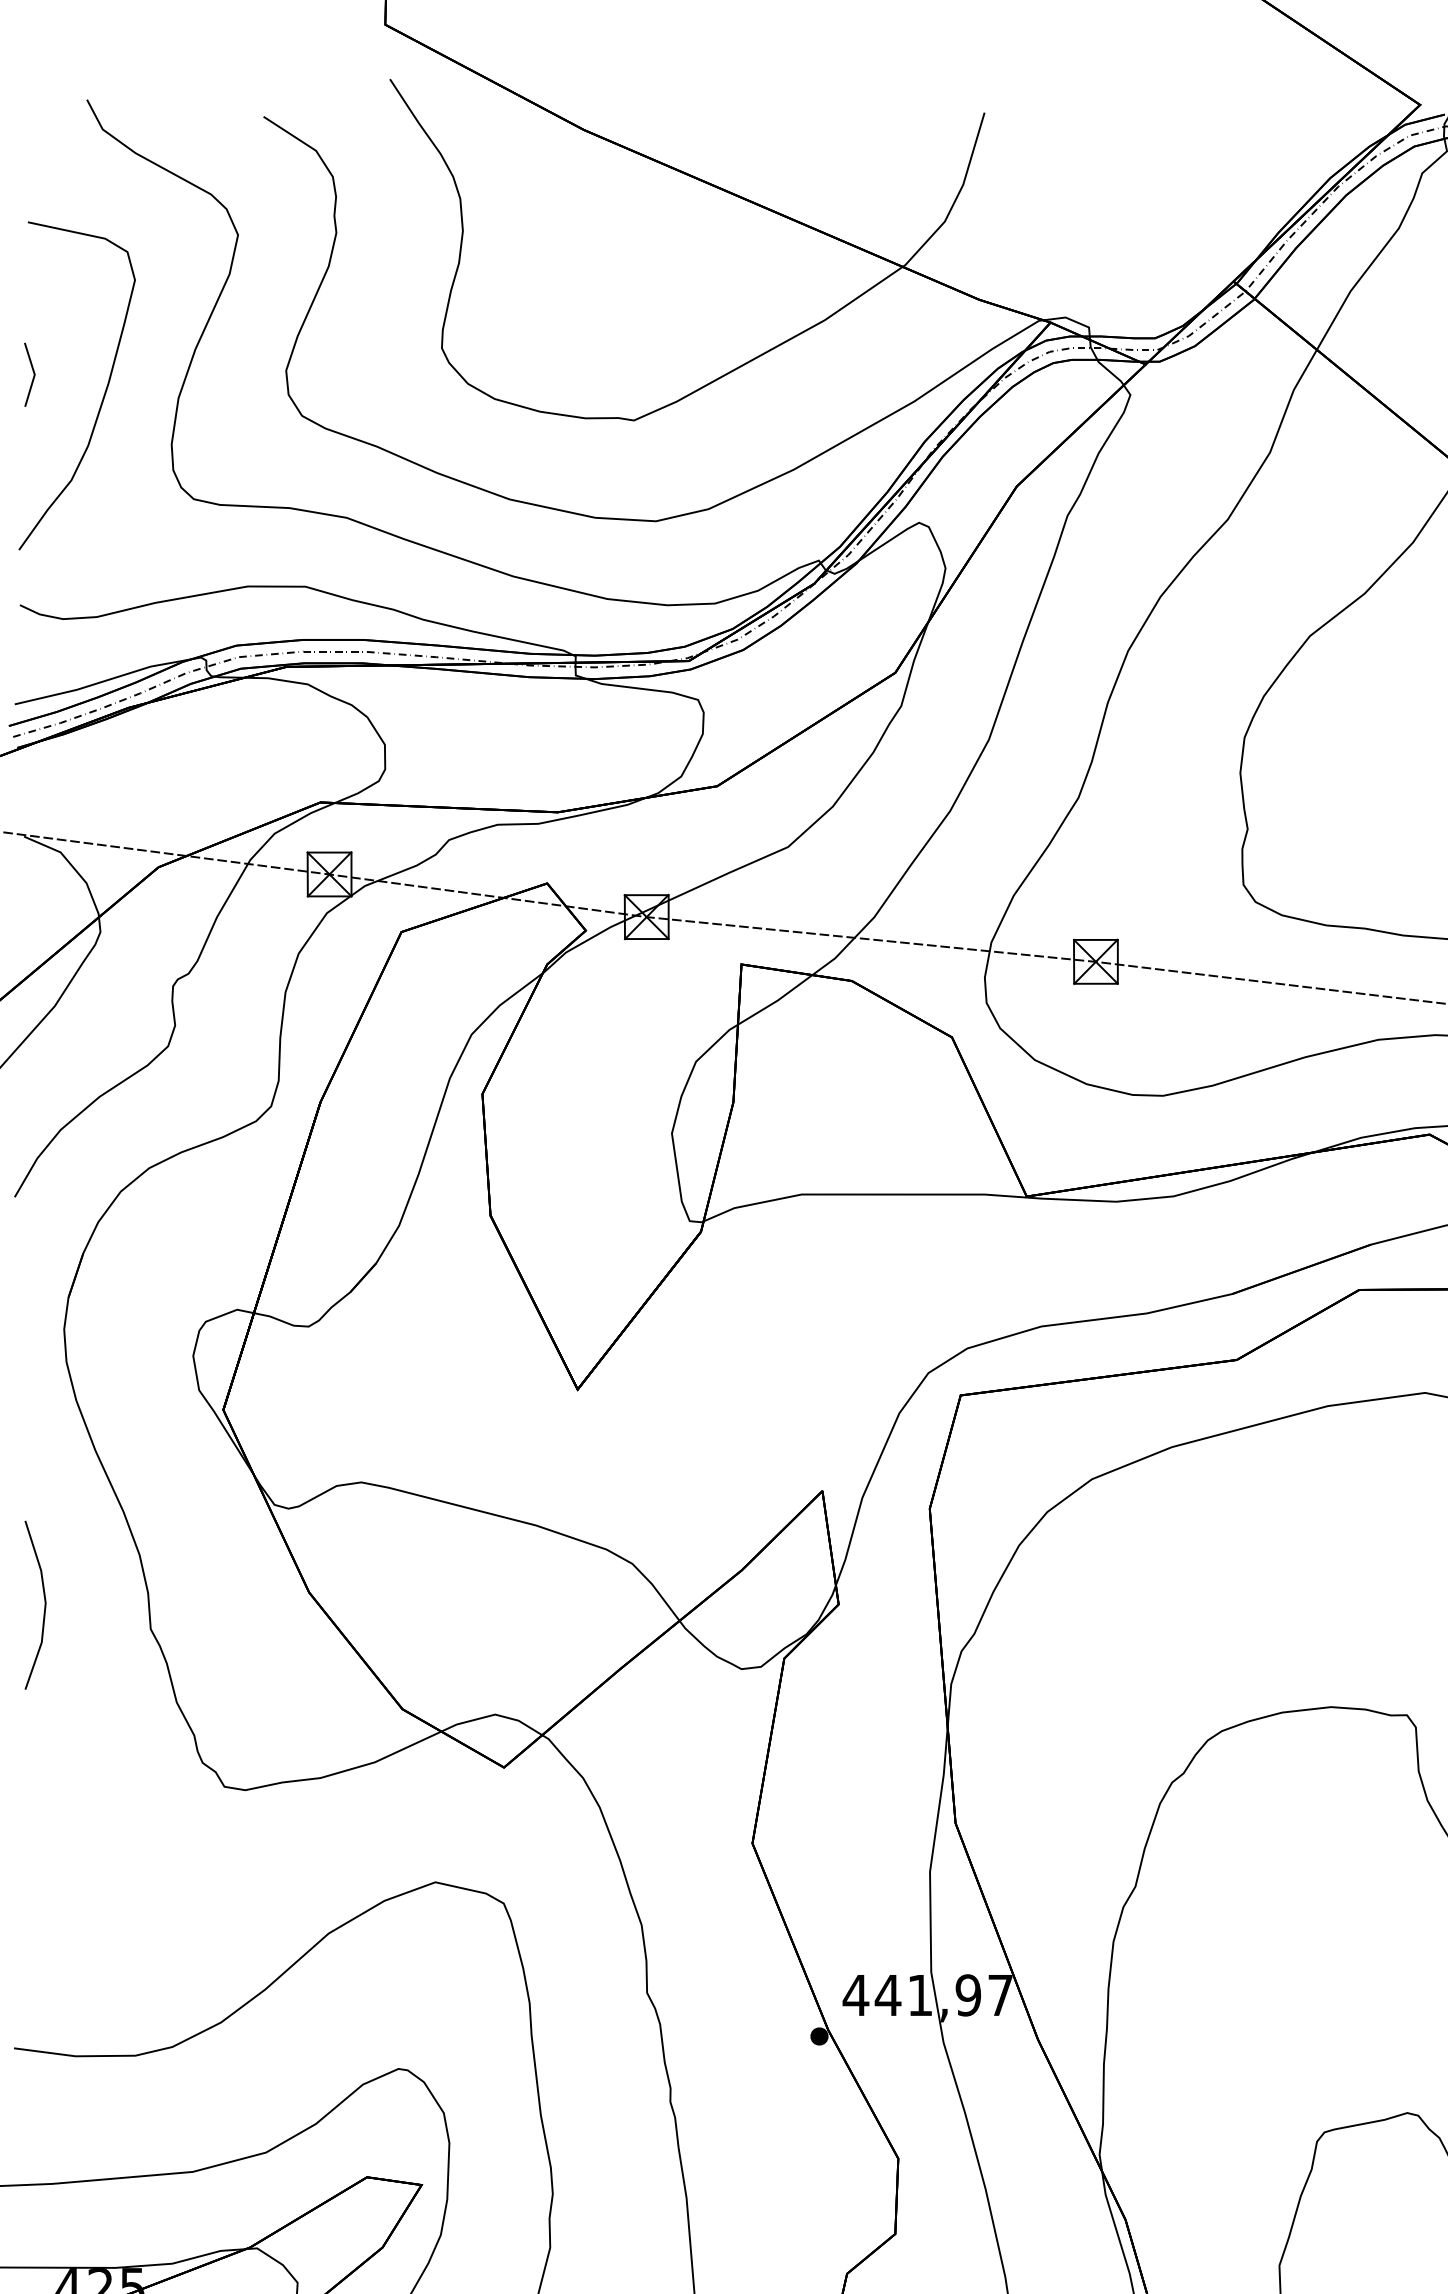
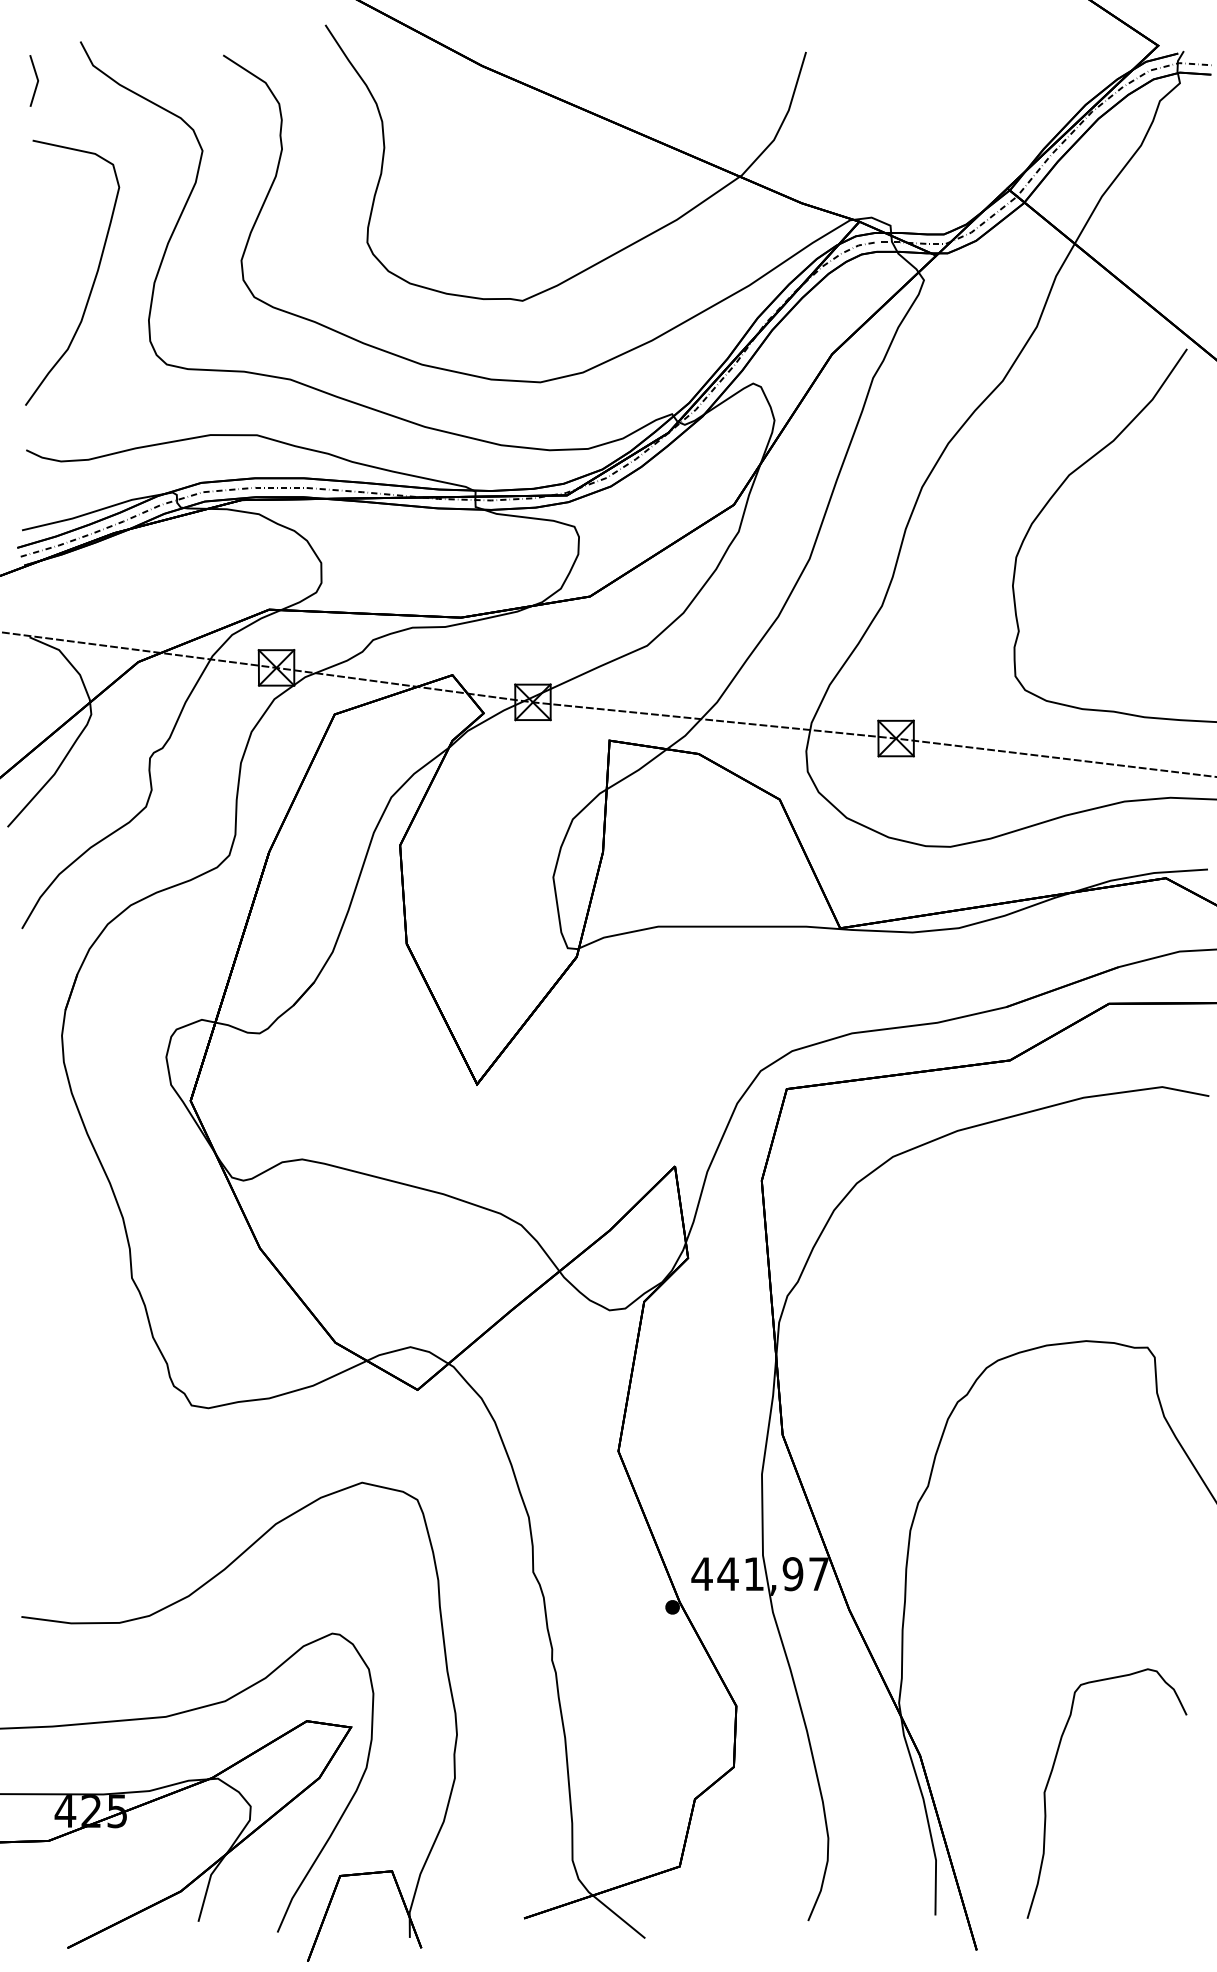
line: (32, 373) -> (36, 79), moved
line: (43, 1606) -> (45, 1259), removed

